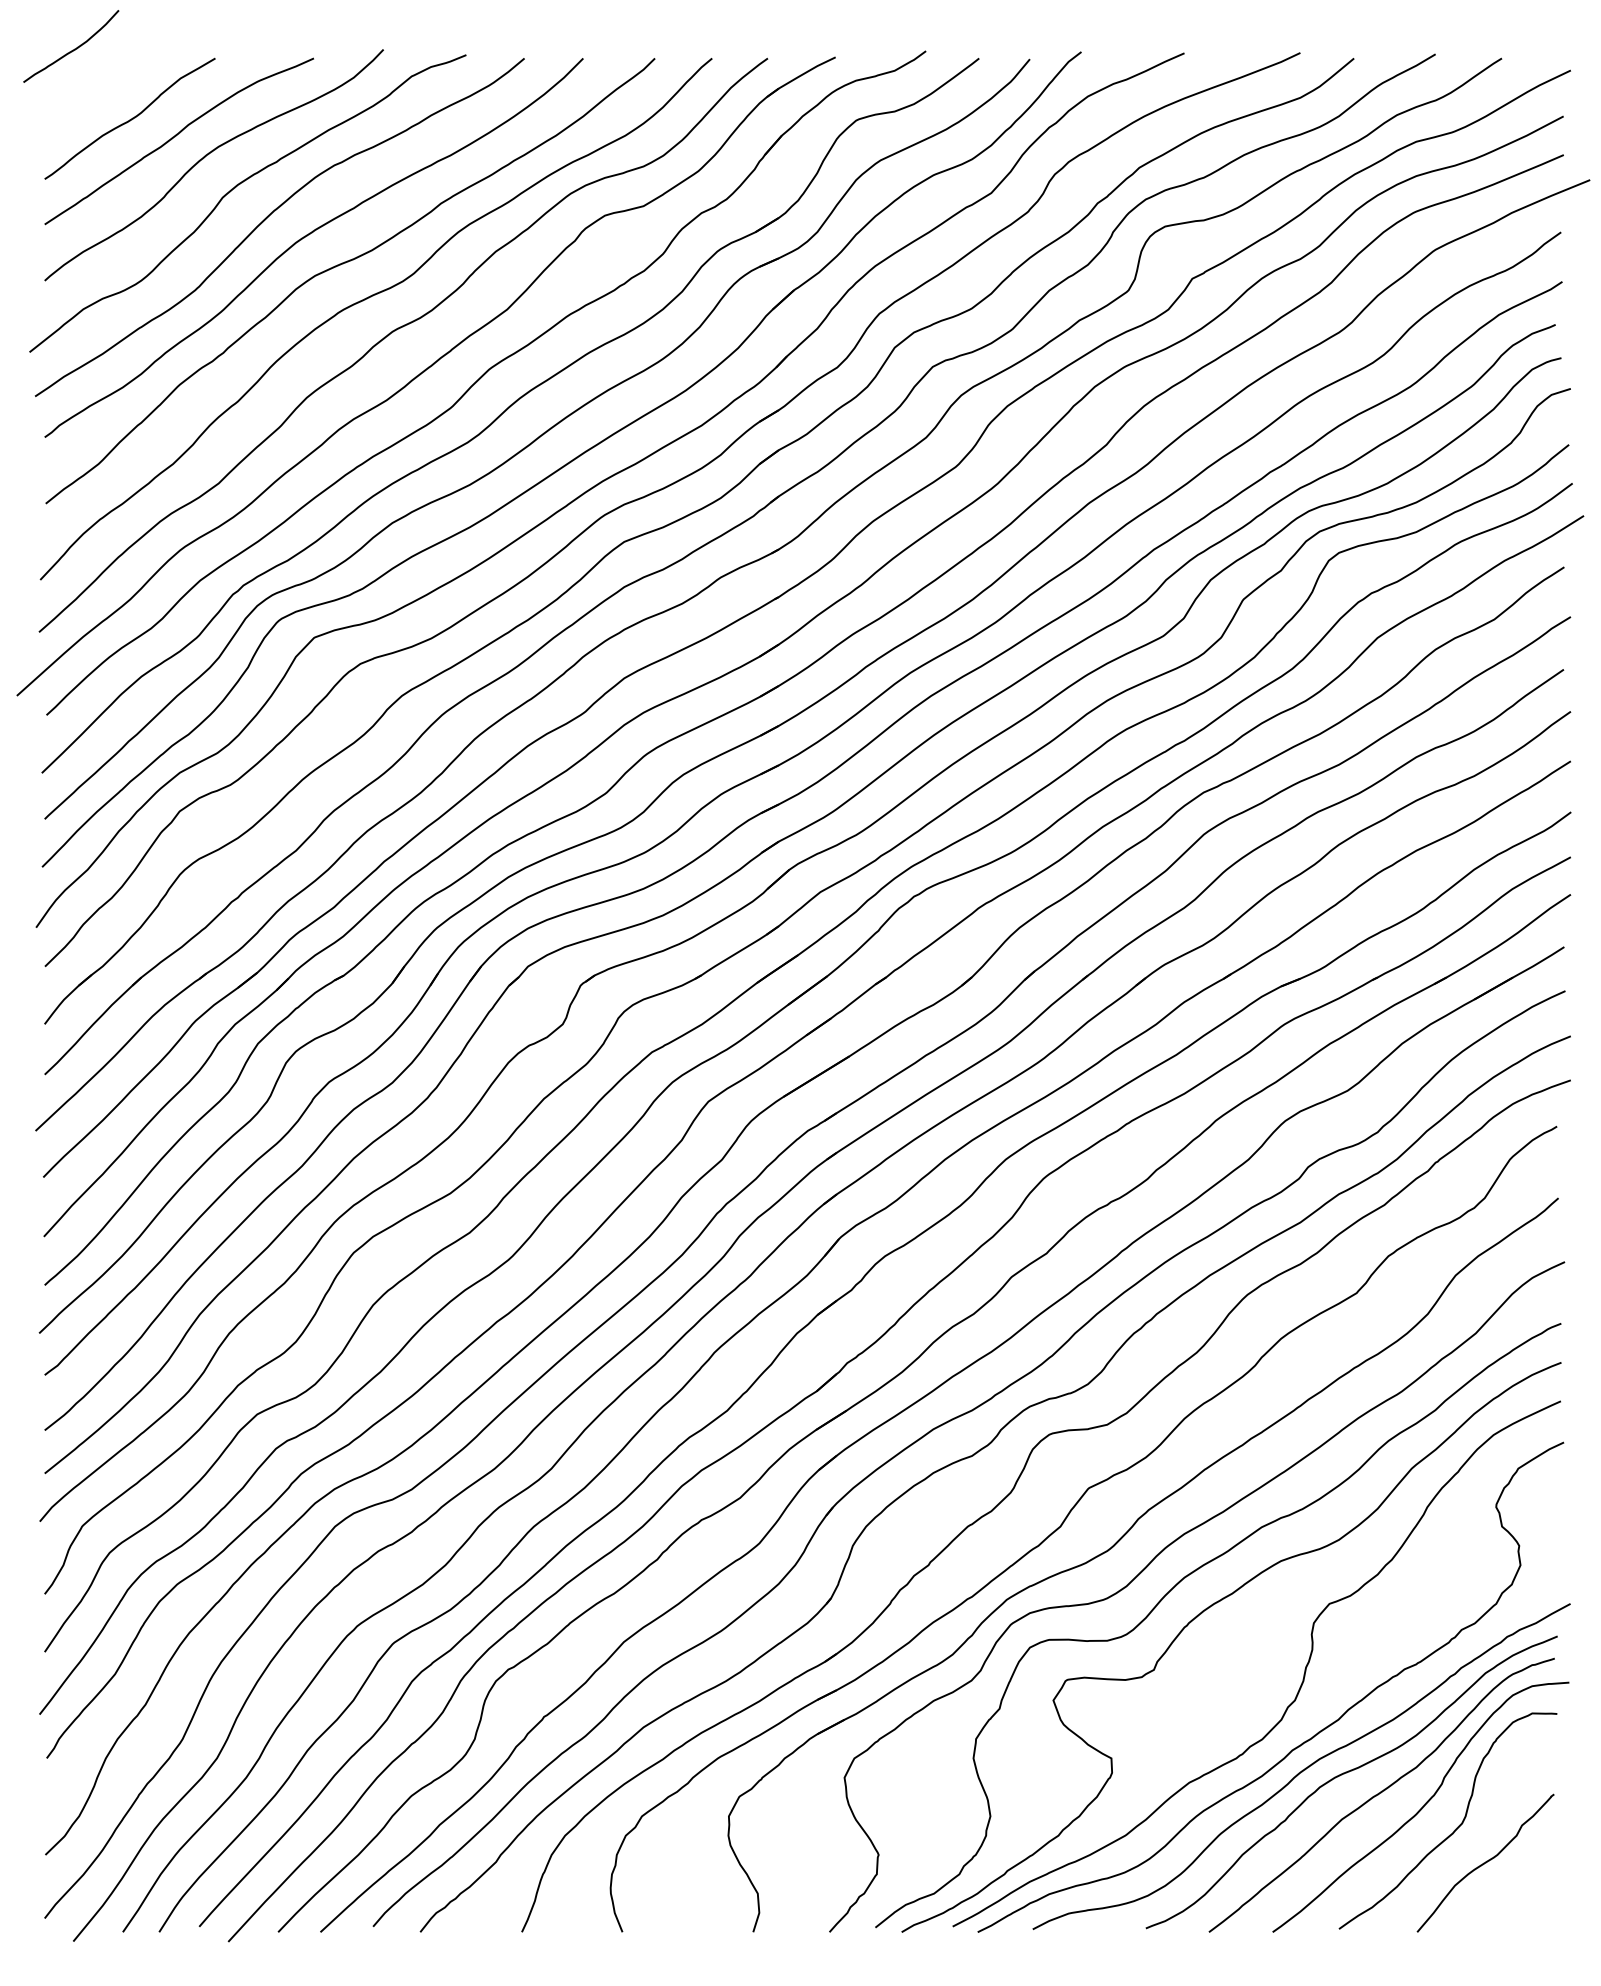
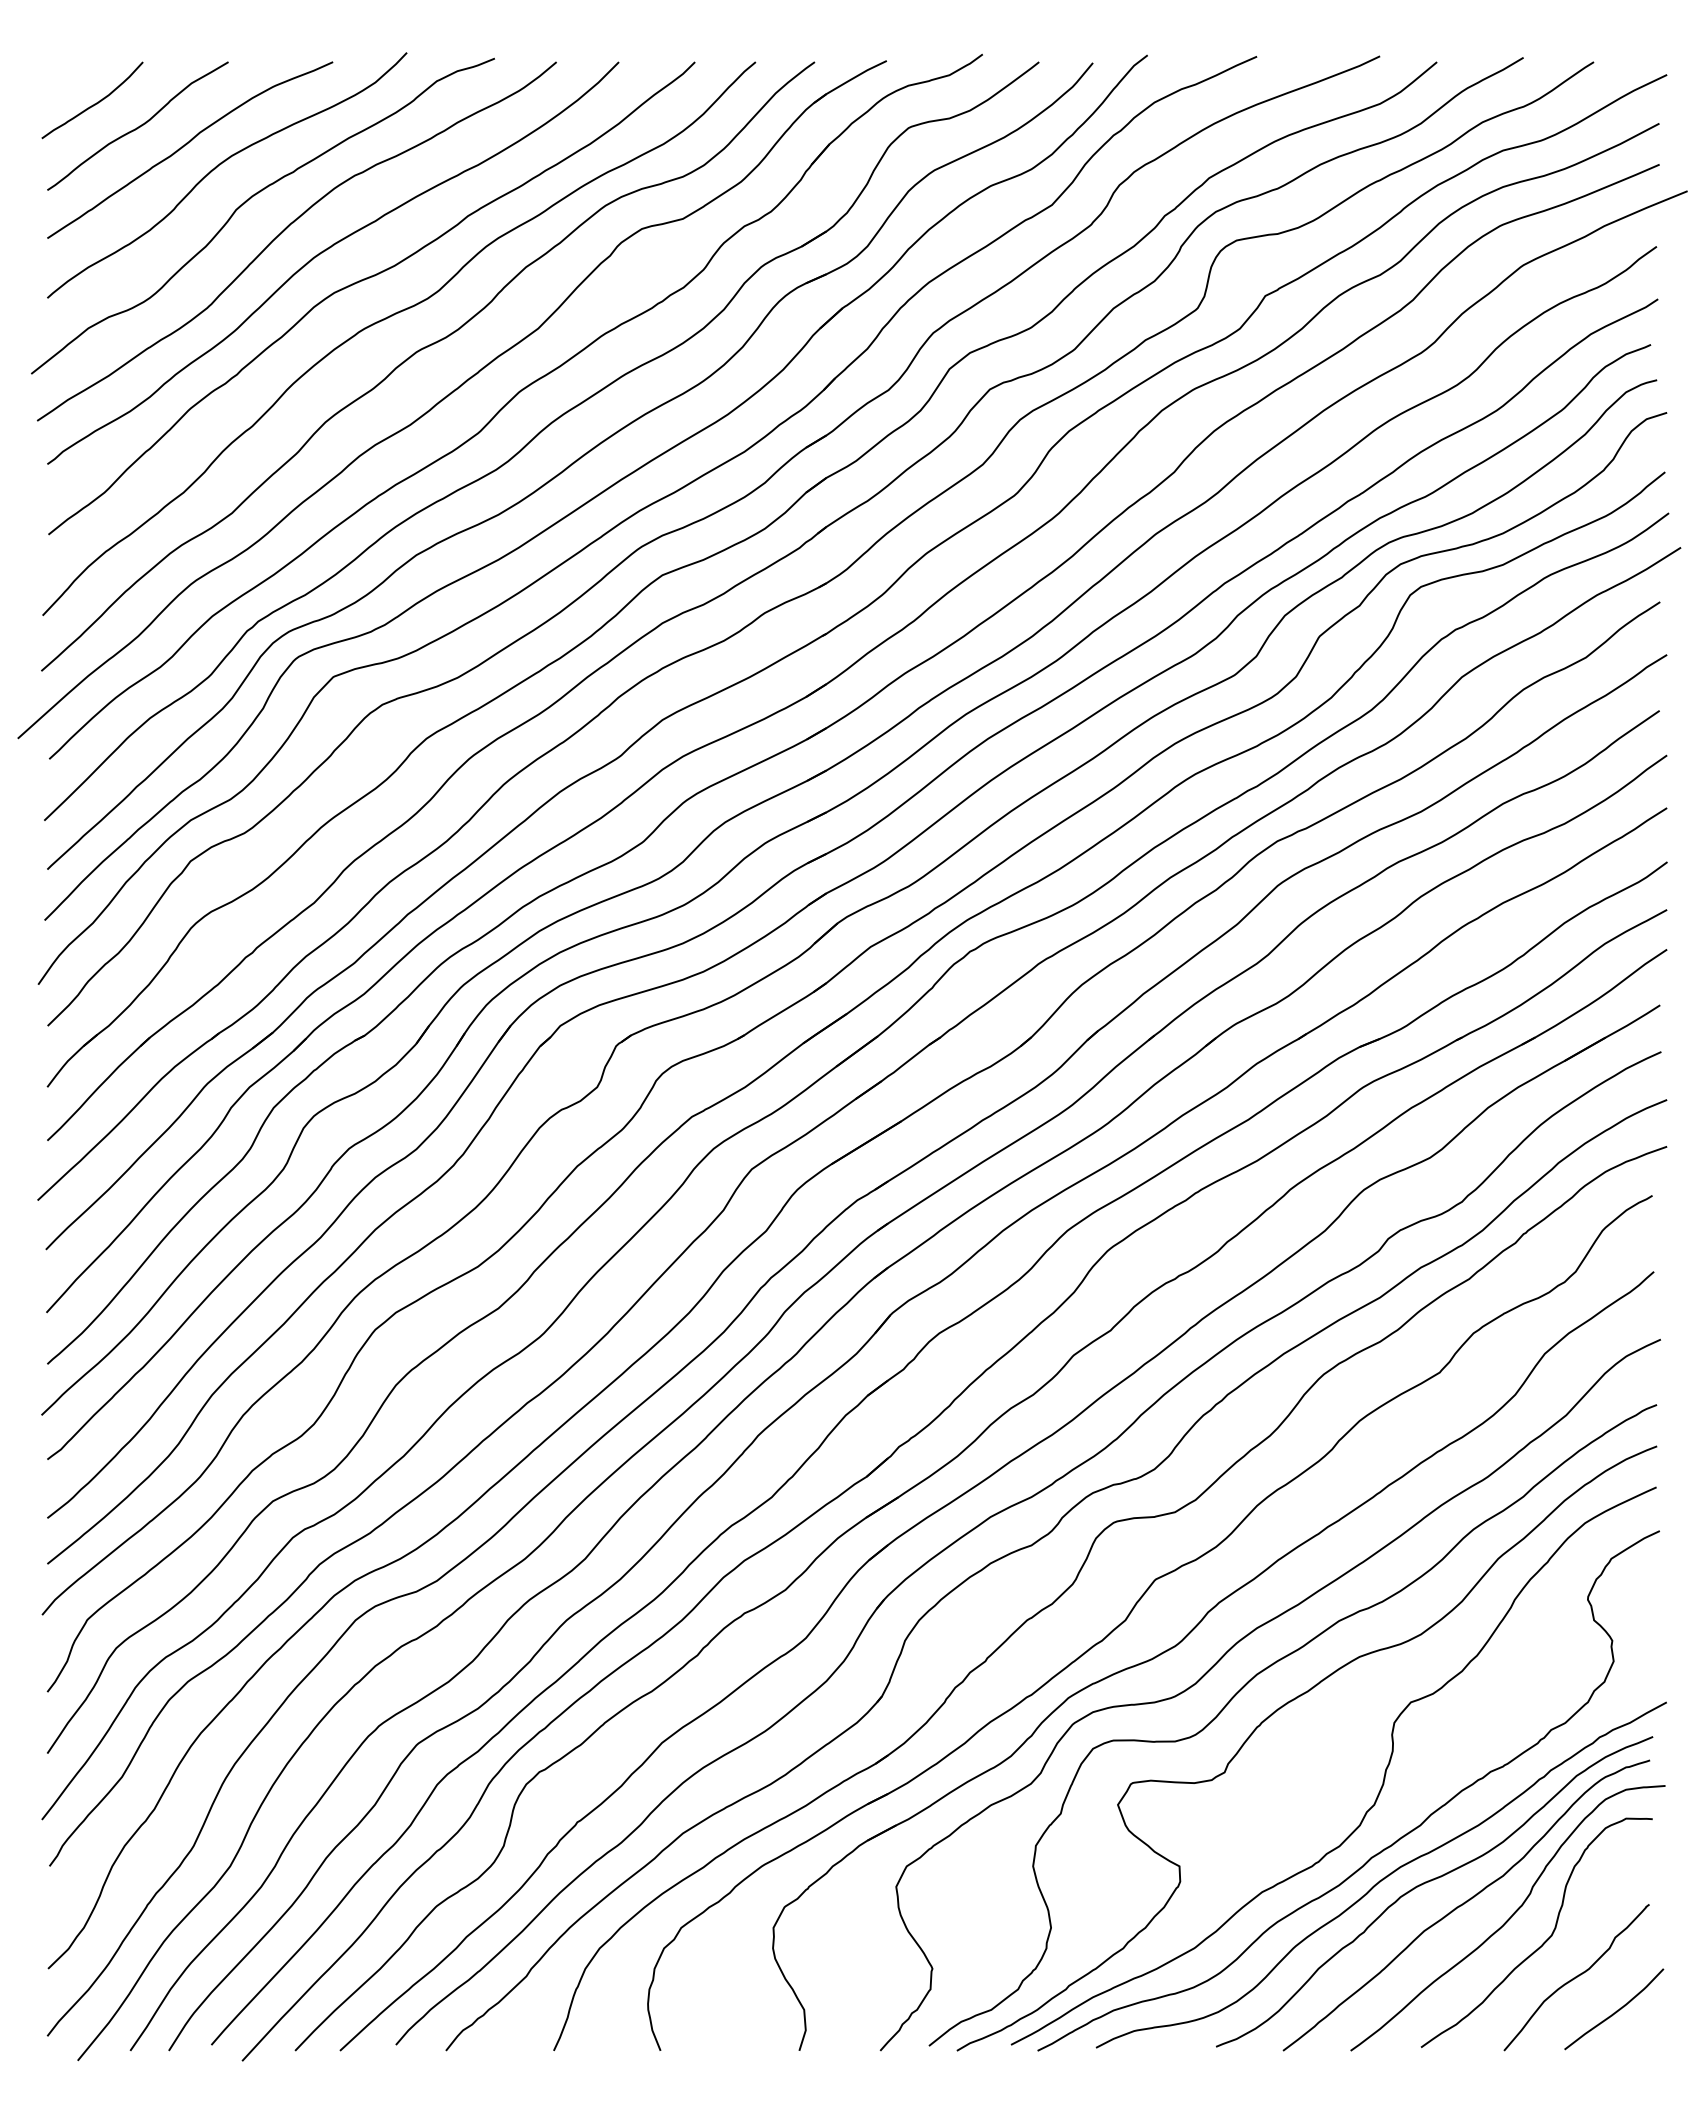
curve: (73, 49) -> (94, 103), moved
curve: (1523, 1894) -> (1616, 2010), added

